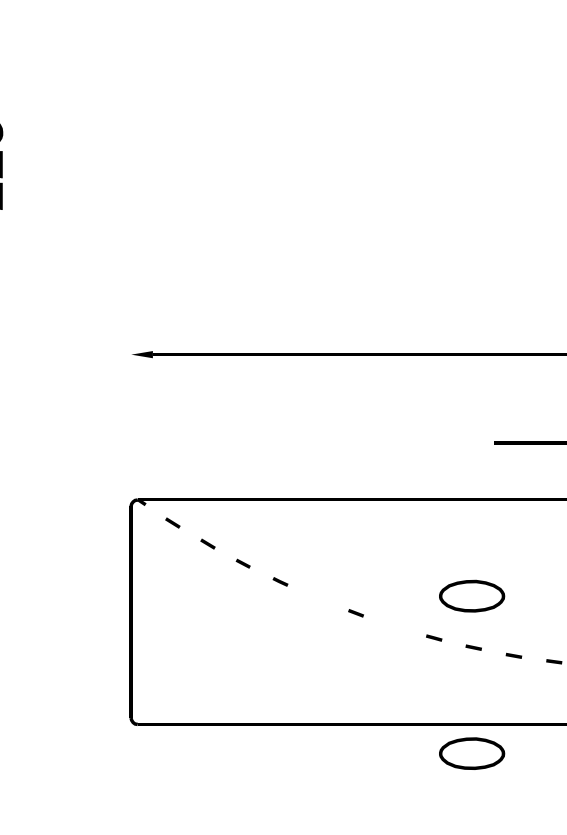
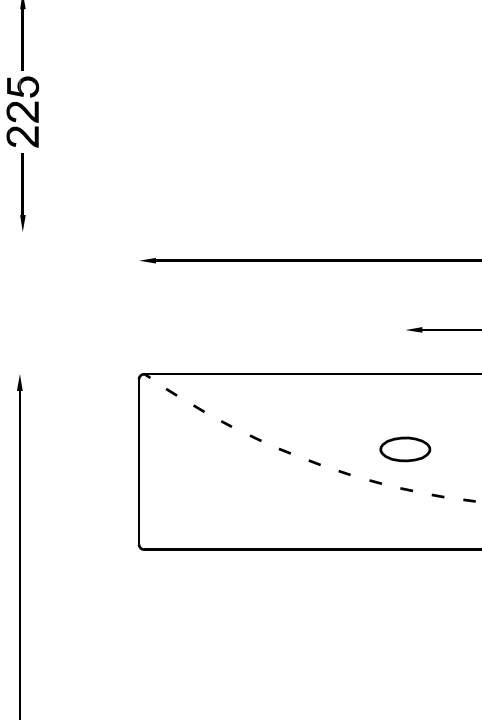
fill: (482, 442) -> (413, 329), added
line: (317, 597) -> (284, 450), added
line: (394, 625) -> (344, 472), added
part: (472, 753) -> (405, 572), removed

